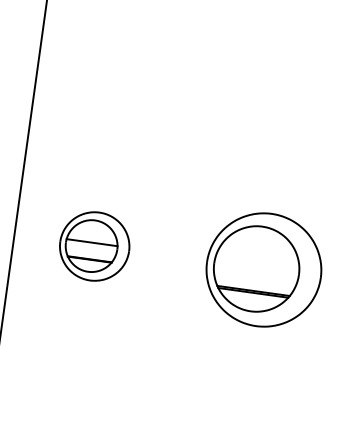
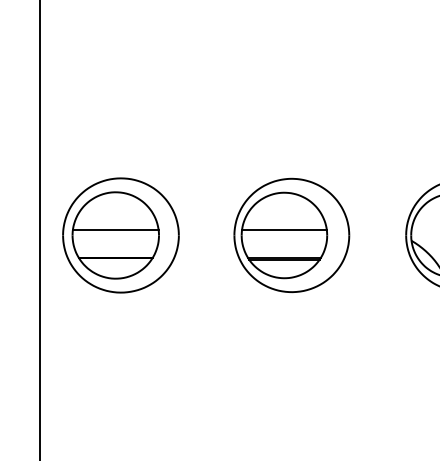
part: (94, 246) -> (120, 235), size x1.67
line: (257, 263) -> (284, 229), added

